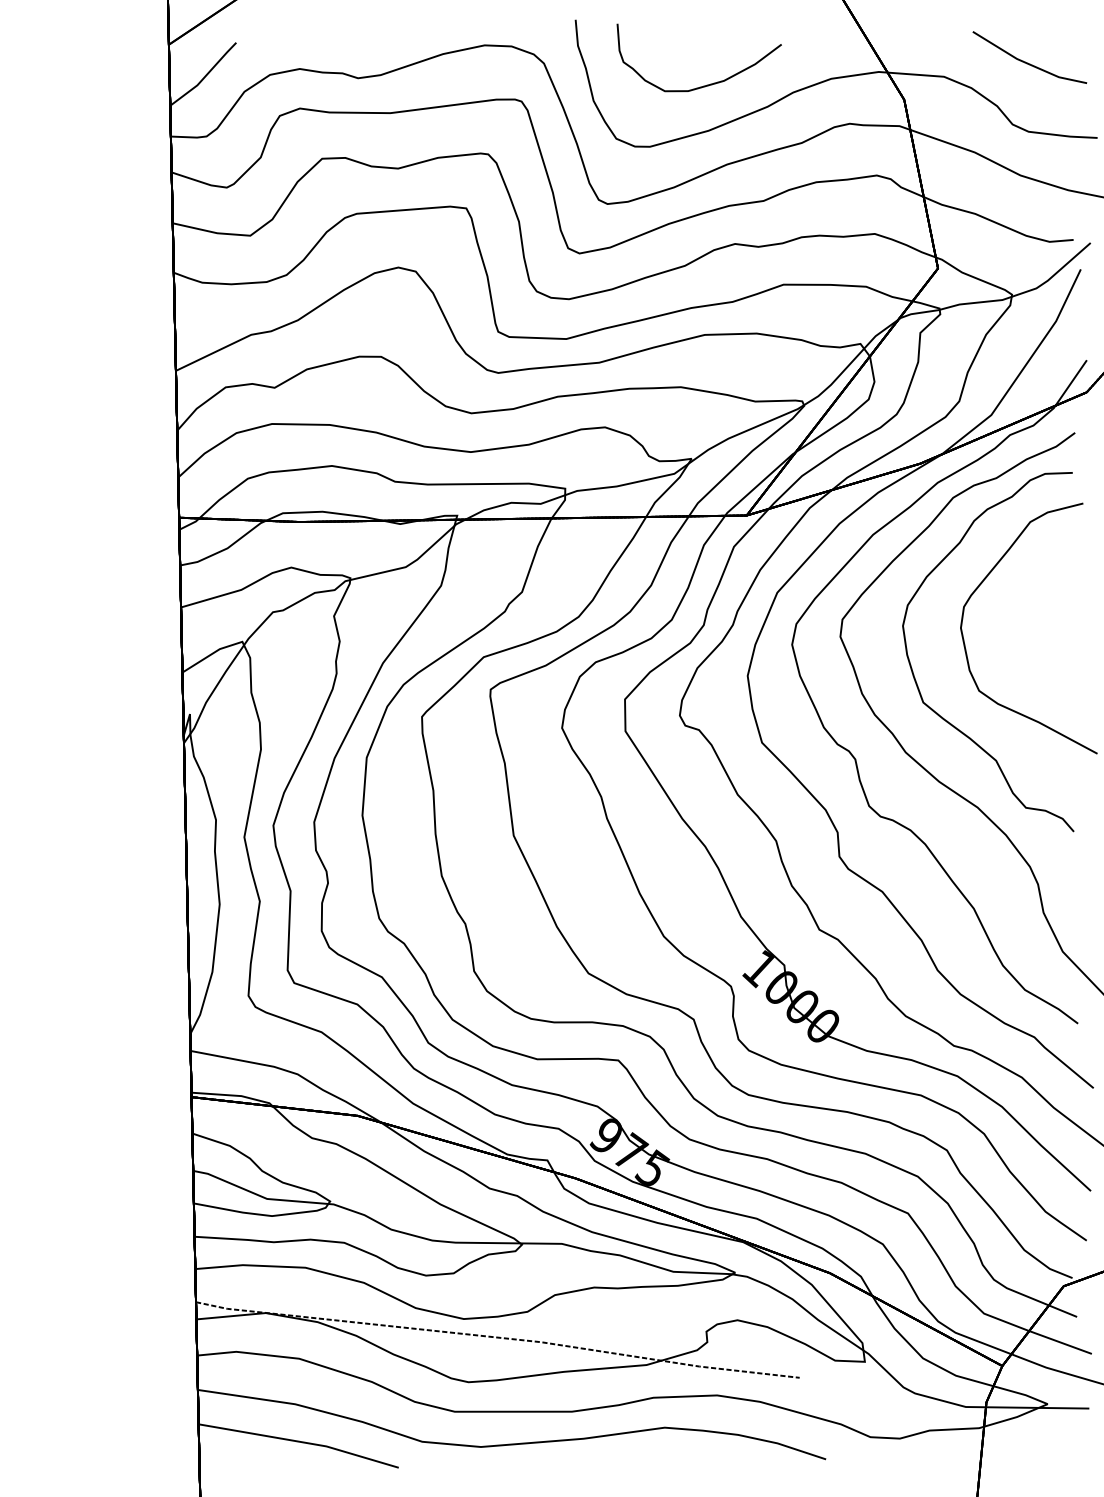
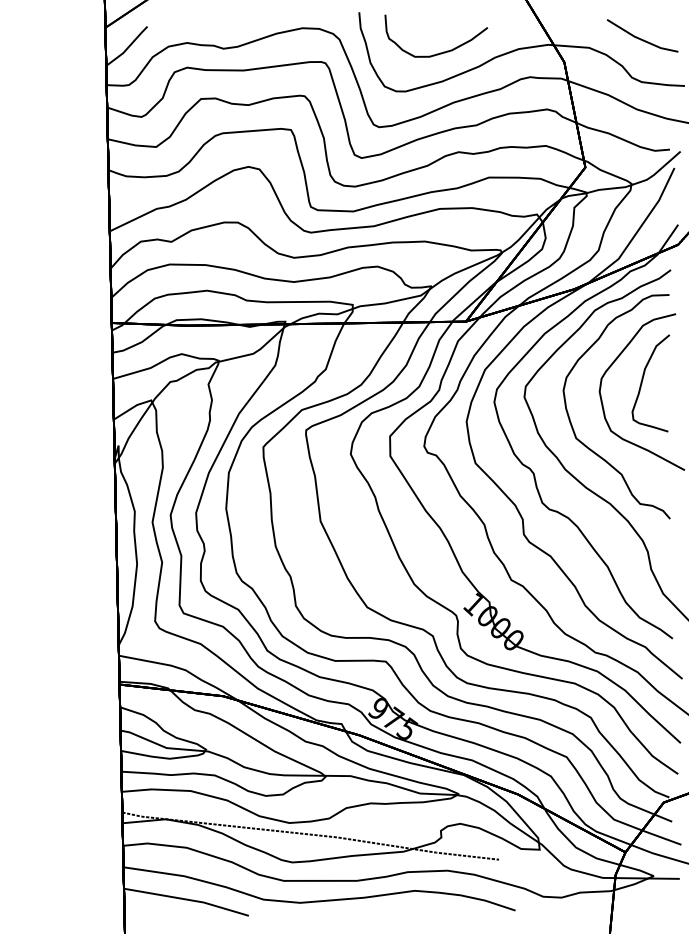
curve: (1031, 609) -> (643, 380), added

